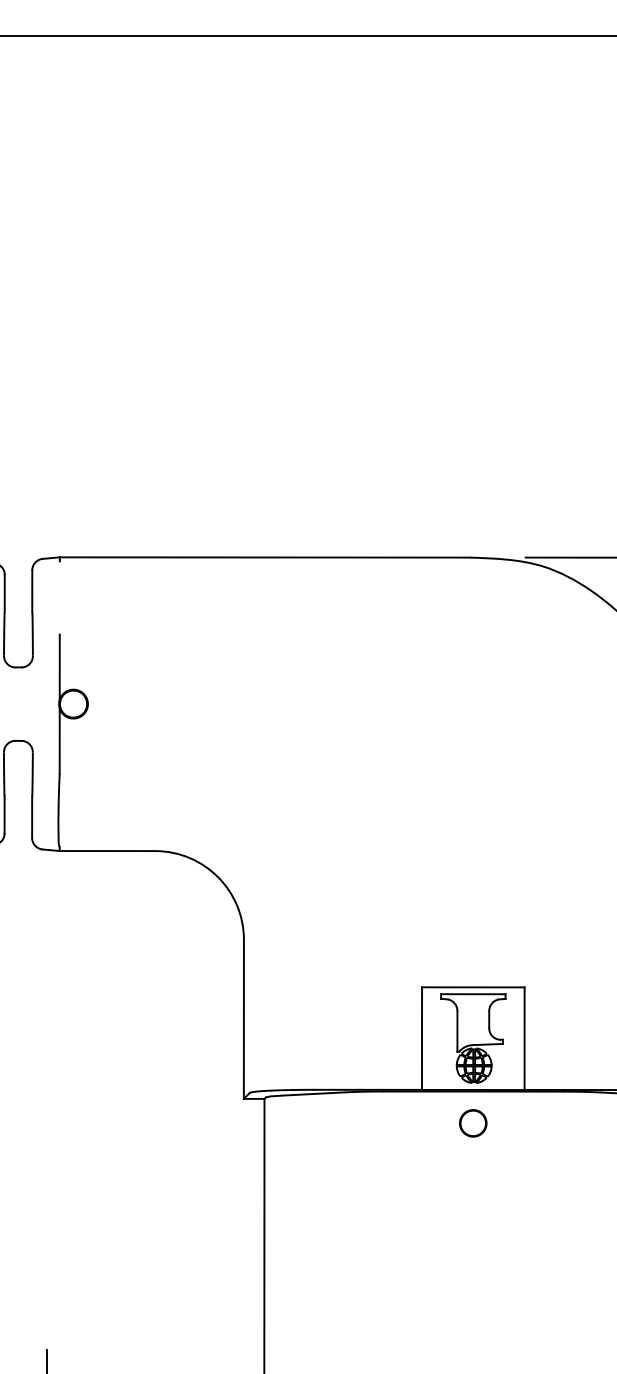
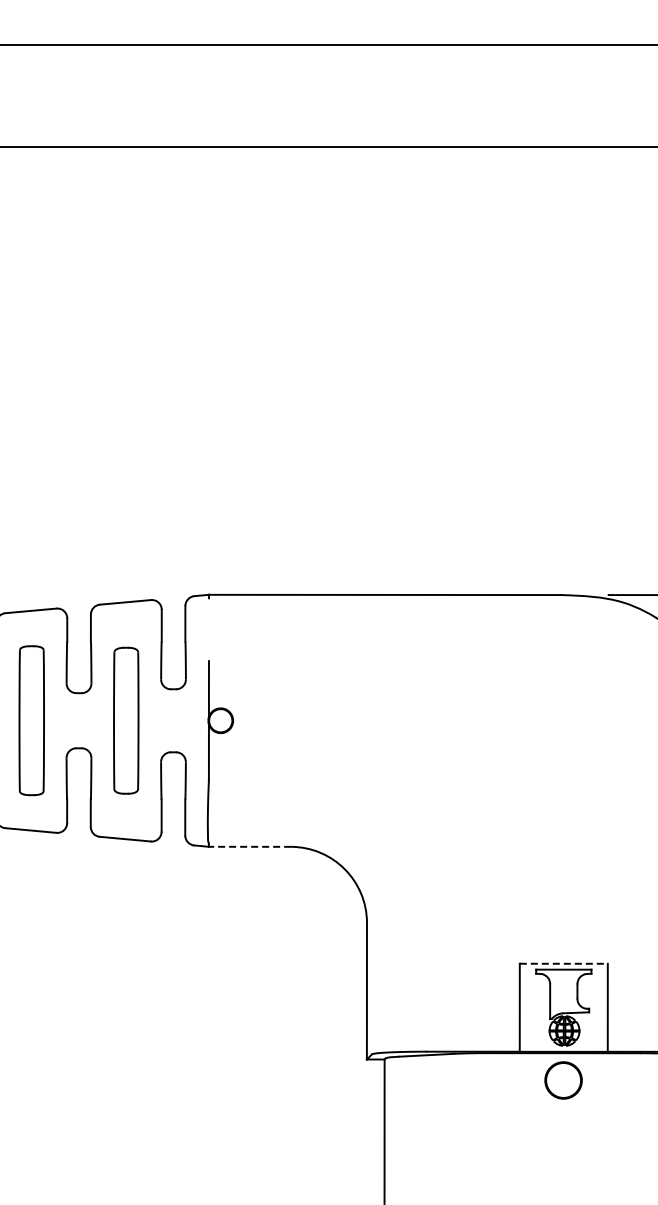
line: (107, 850) -> (249, 846), solid -> dashed
line: (472, 987) -> (563, 963), solid -> dashed
part: (472, 1123) -> (563, 1080), size x1.6

